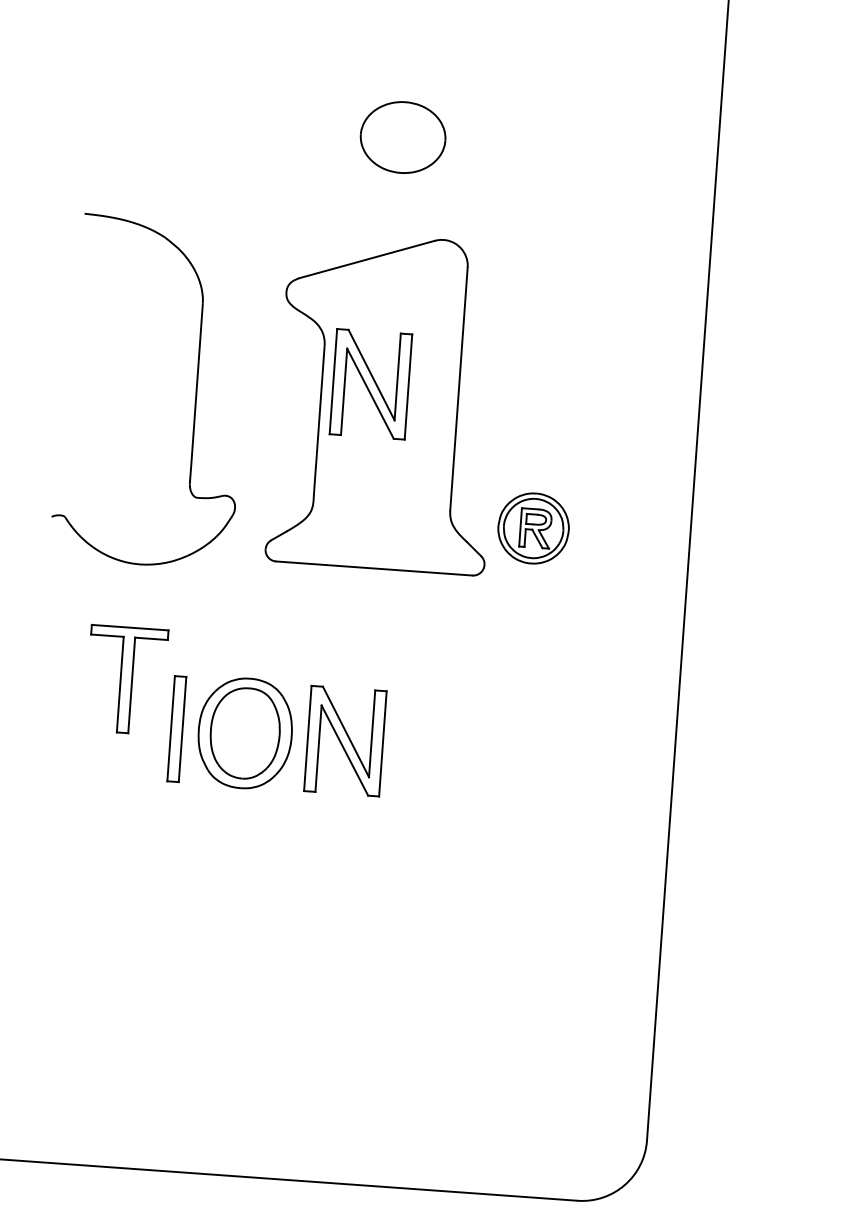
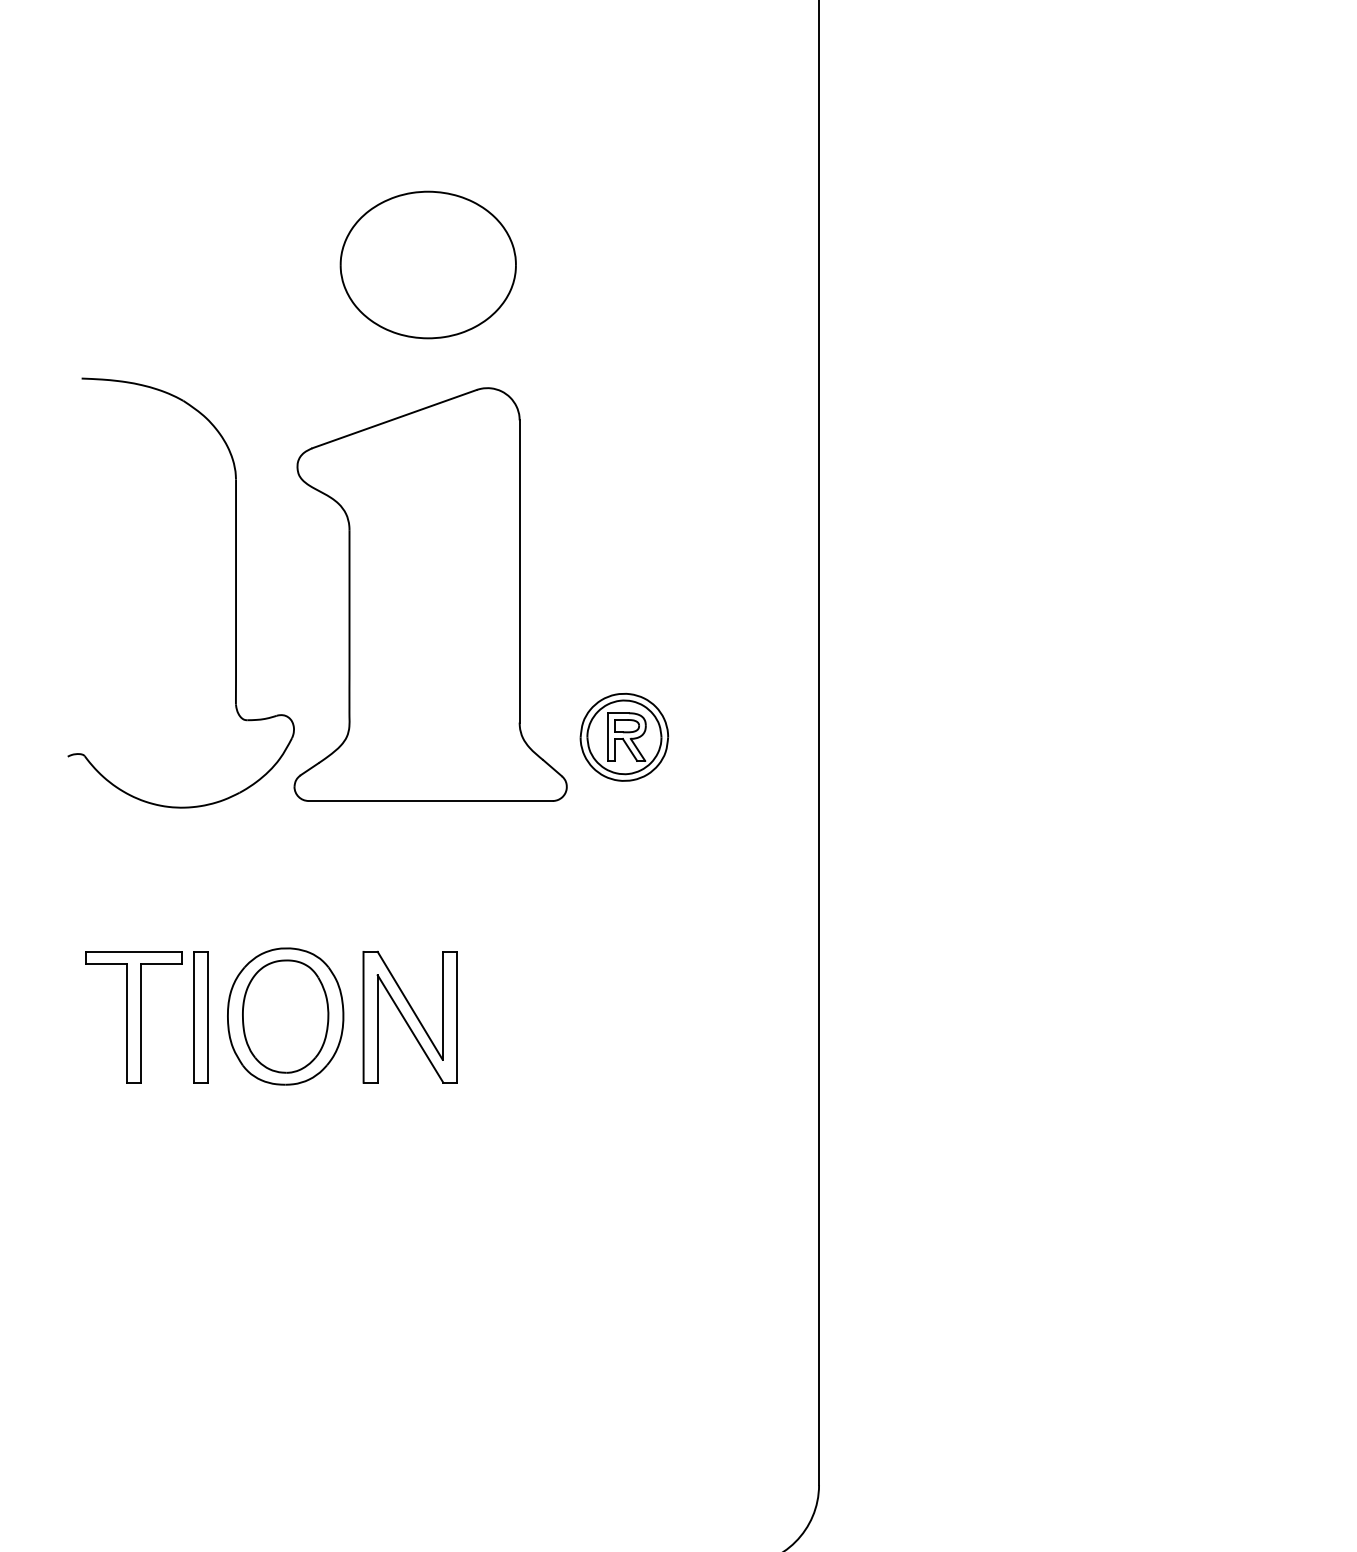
part: (402, 137) -> (427, 264), size x1.67
part: (370, 383) -> (409, 572), removed
part: (195, 394) -> (235, 592), moved
part: (126, 680) -> (133, 1017), moved

